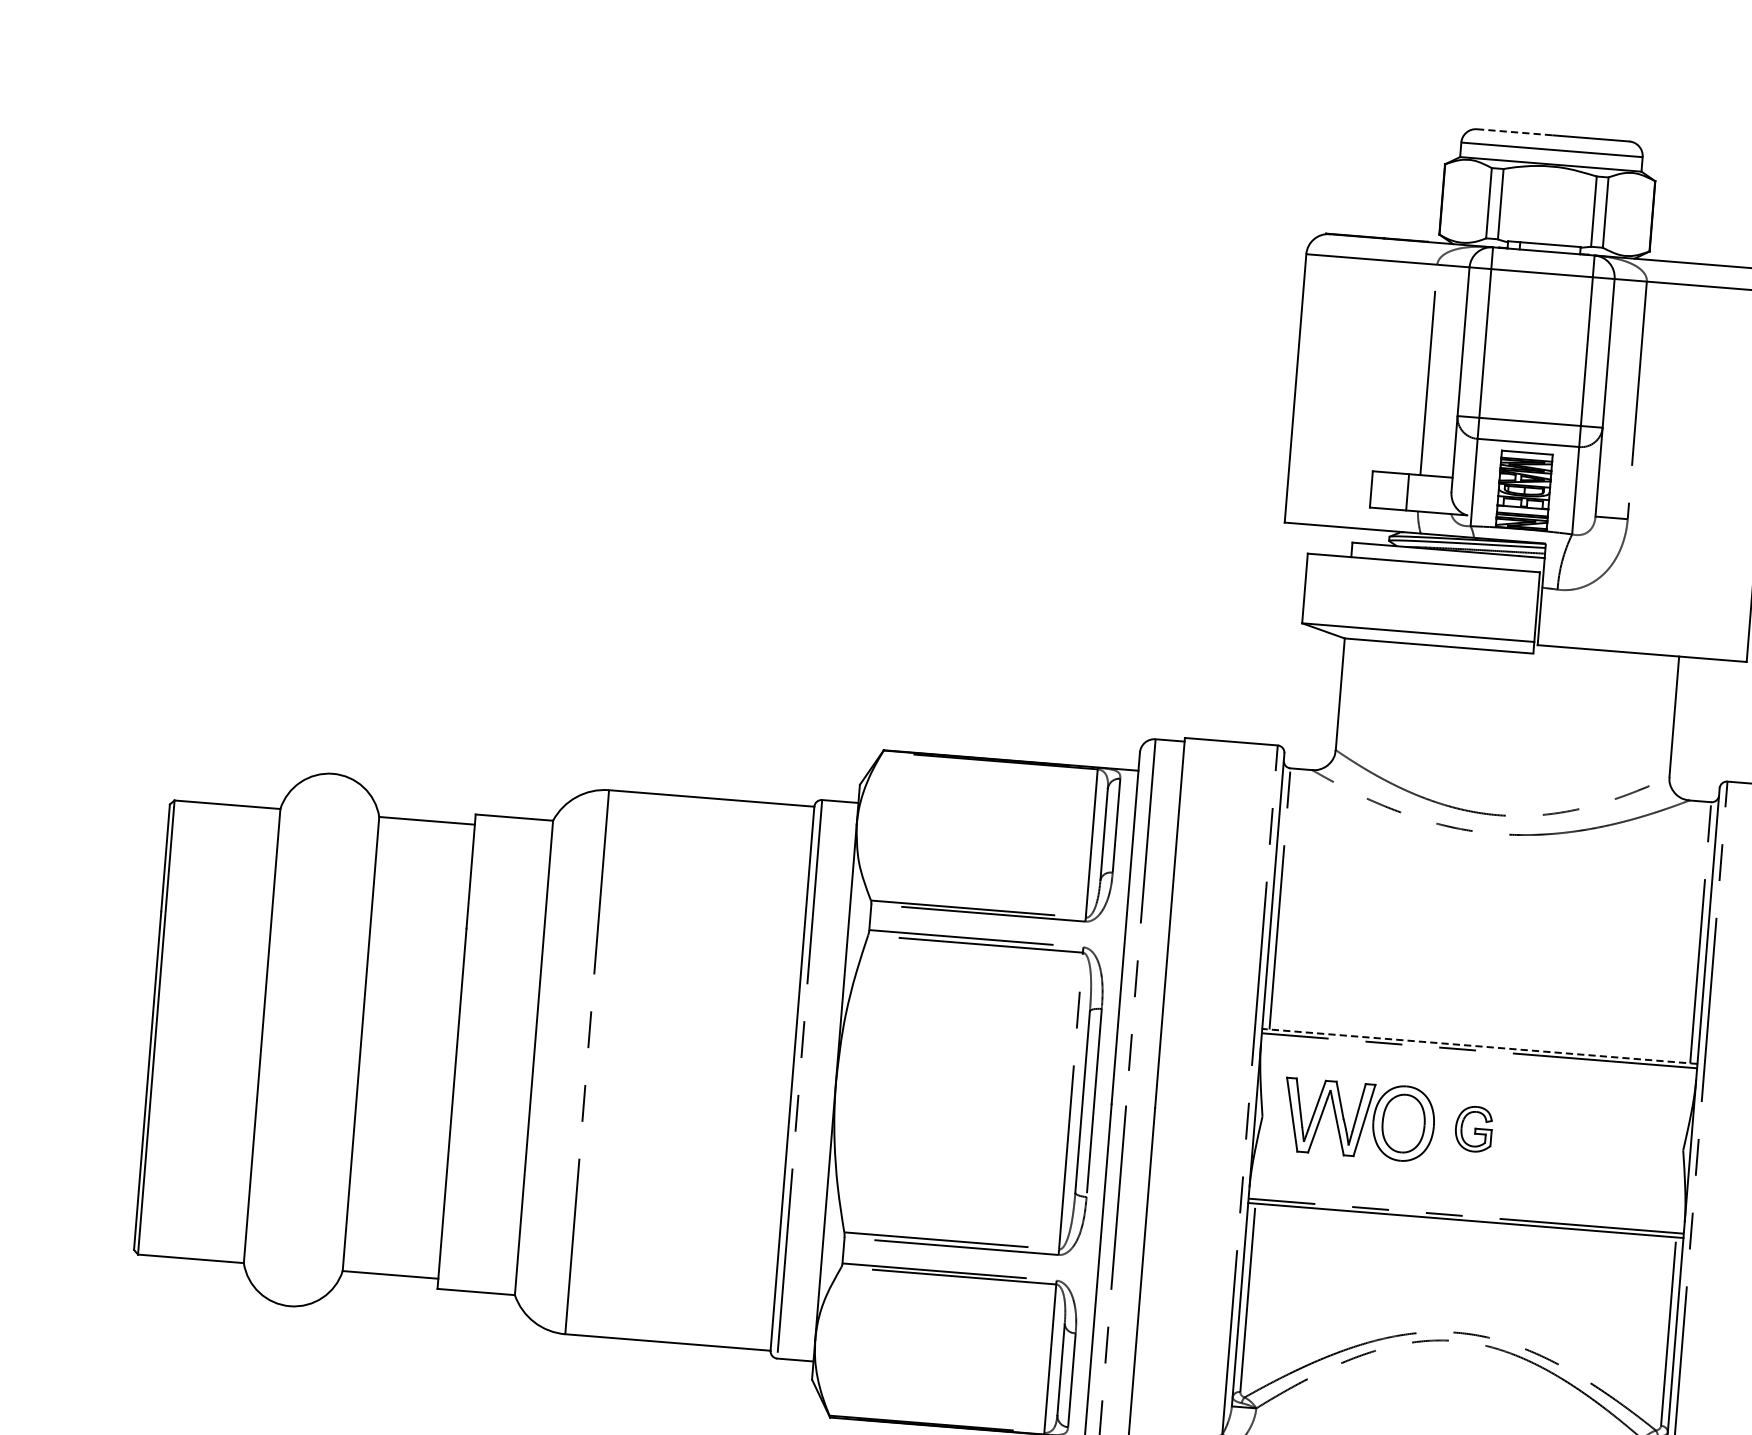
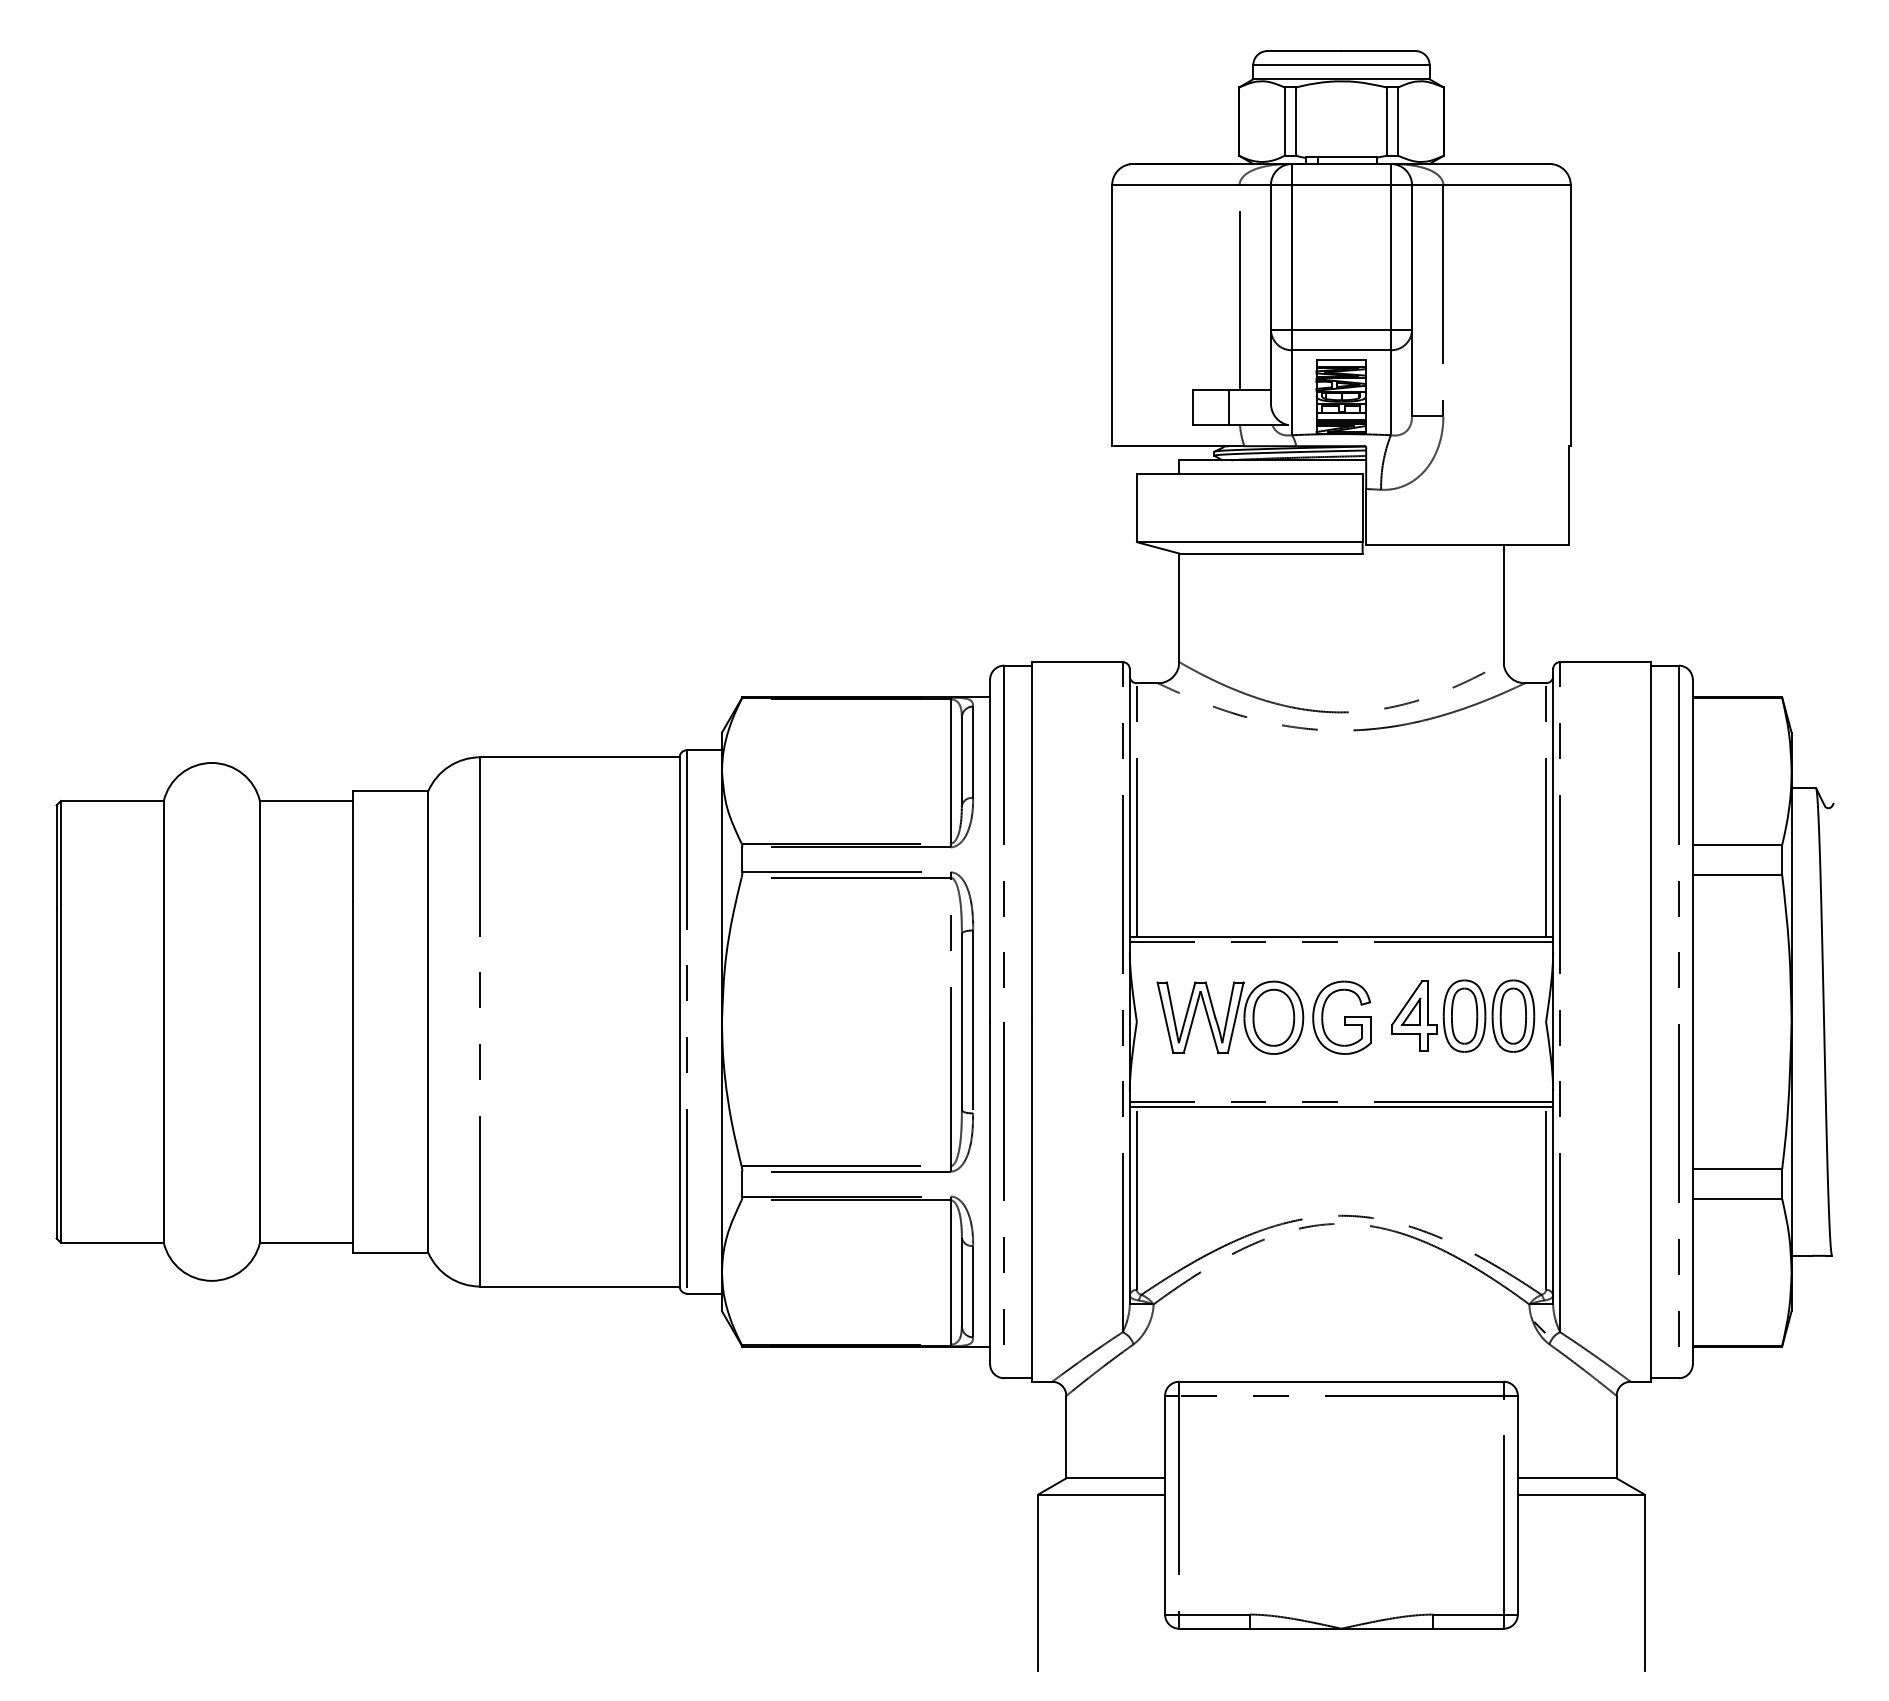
line: (1515, 132) -> (1304, 51), dashed -> solid
line: (1479, 1046) -> (1341, 937), dashed -> solid
part: (1473, 1128) -> (1341, 1017), size x1.67
part: (1598, 1136) -> (1463, 1015), added

